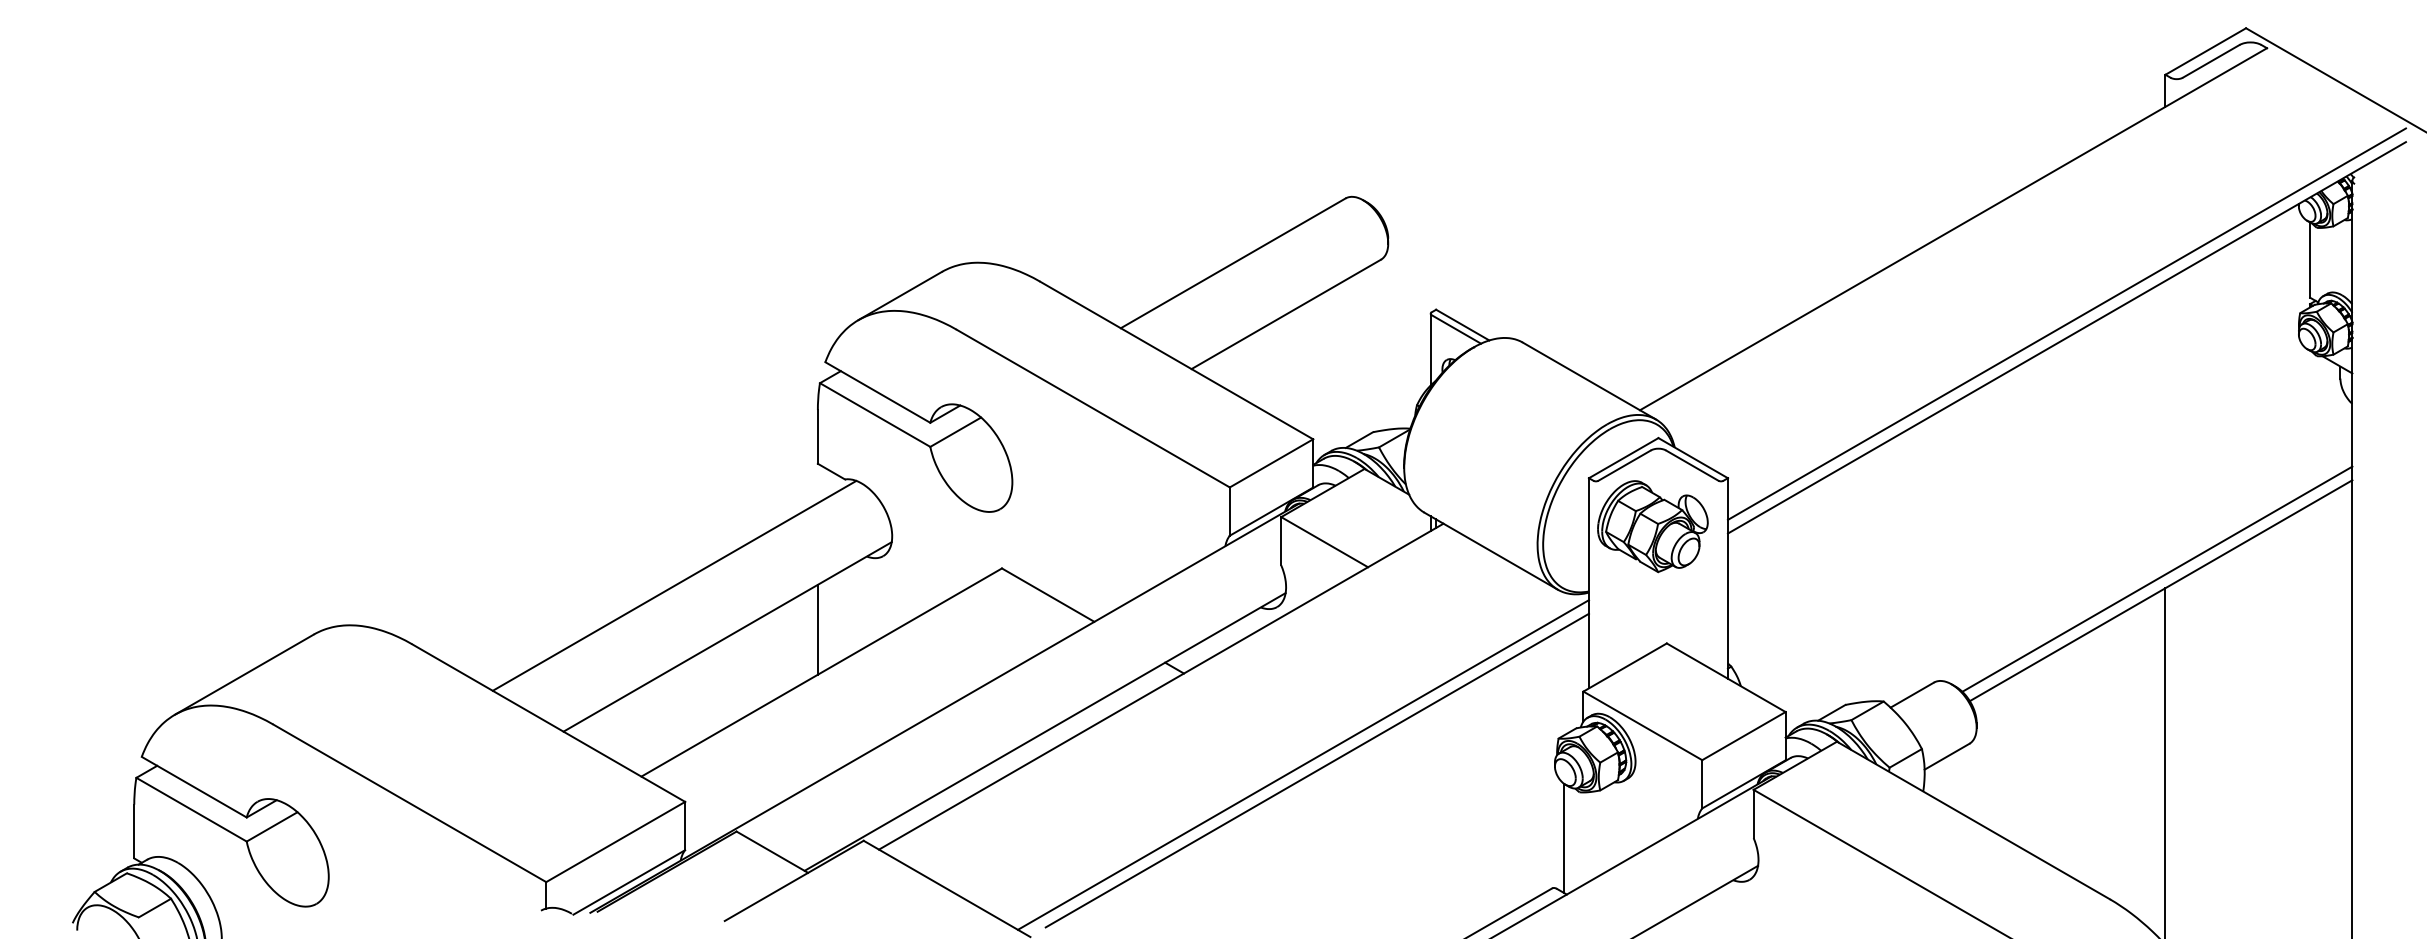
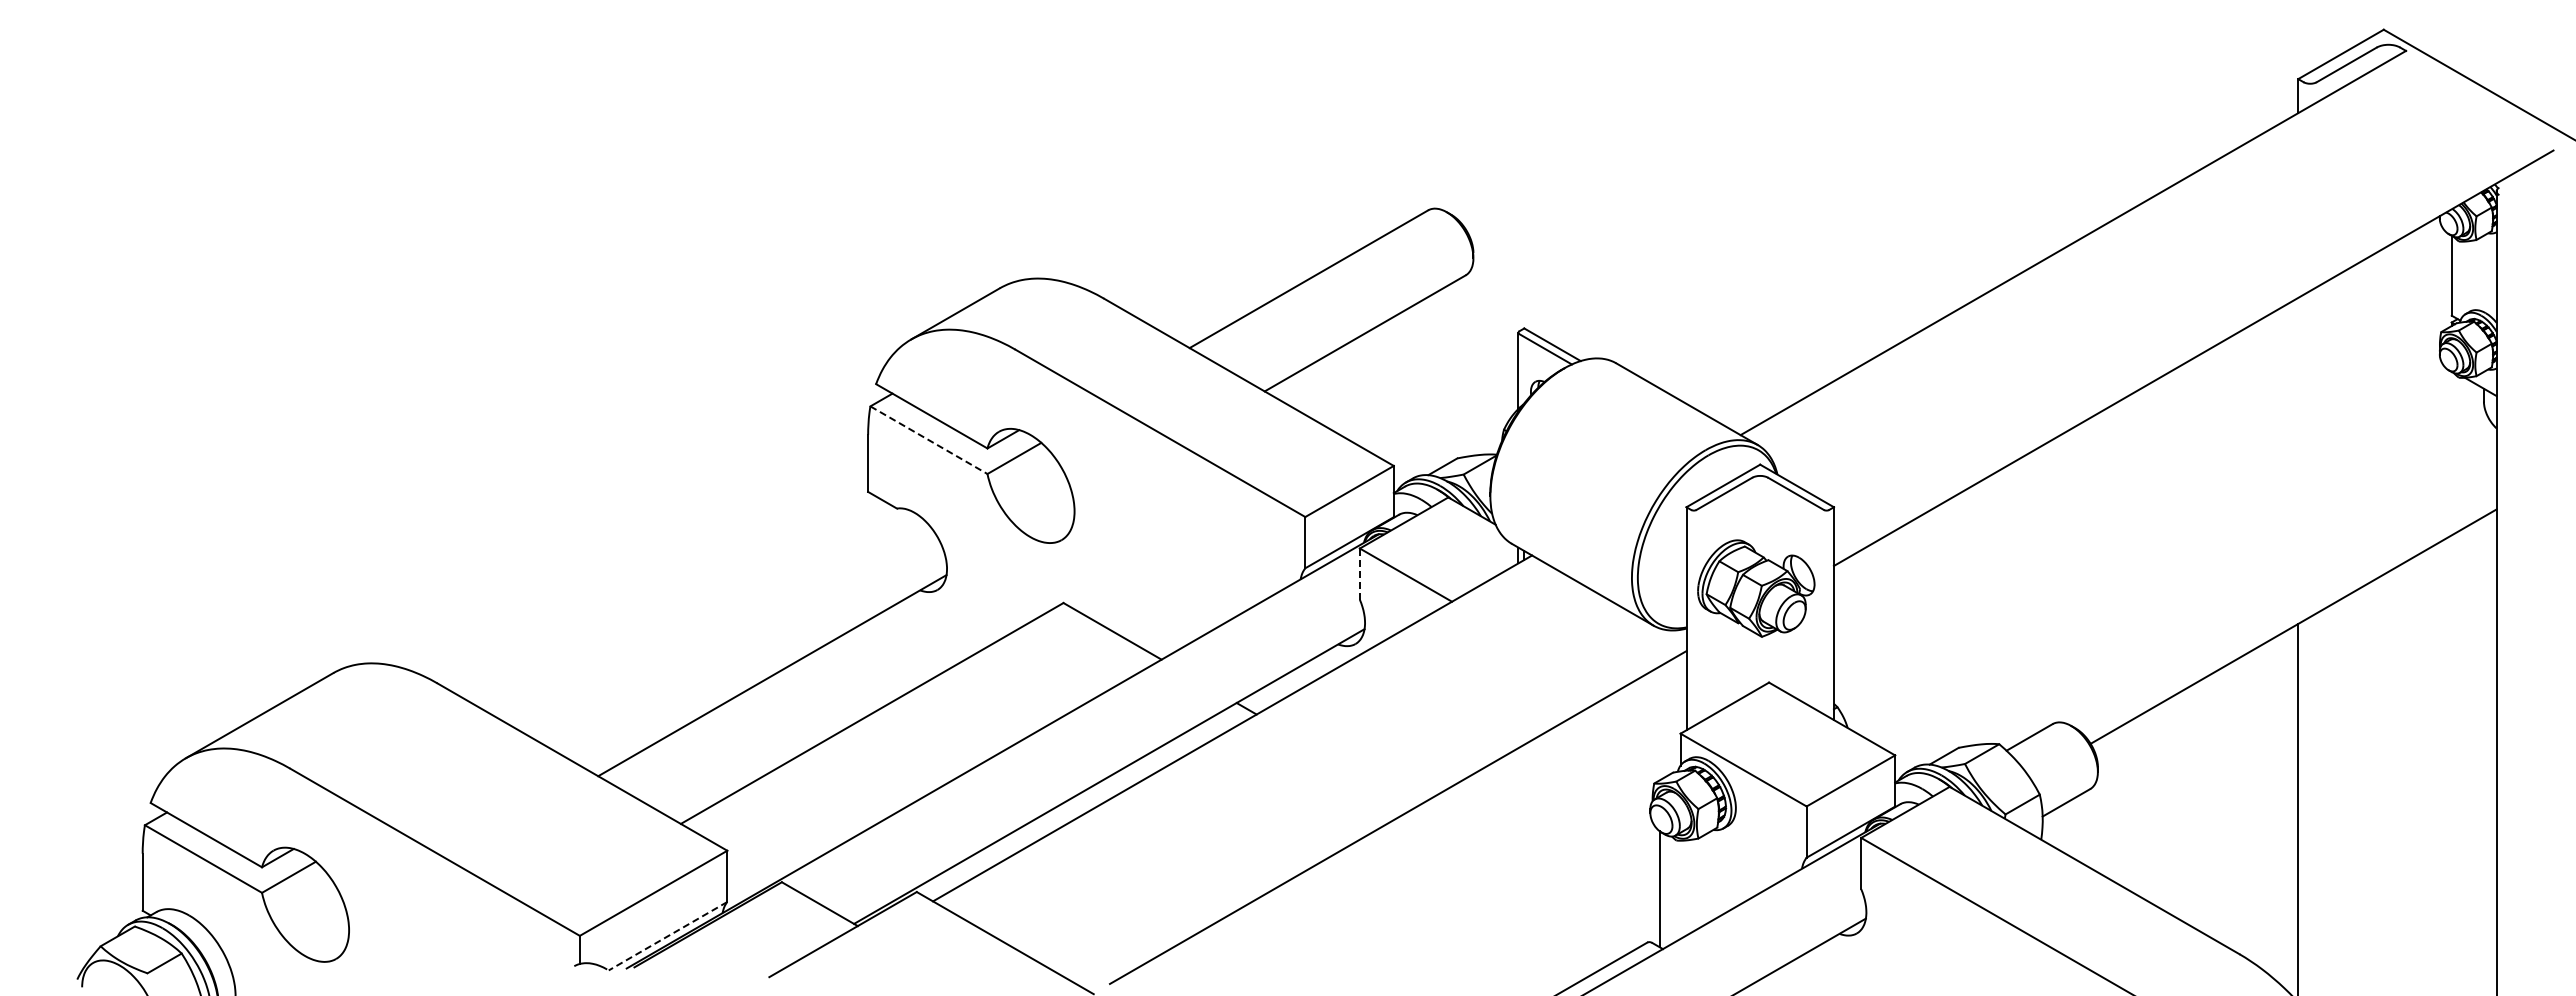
line: (2066, 323) -> (2193, 343), removed
line: (874, 415) -> (928, 440), solid -> dashed
part: (1653, 526) -> (1756, 588), moved
line: (1280, 541) -> (1359, 574), solid -> dashed
line: (2157, 578) -> (2289, 613), removed
line: (674, 585) -> (716, 621), removed
line: (818, 629) -> (868, 667), removed
line: (1303, 764) -> (1383, 811), removed
line: (628, 882) -> (667, 936), solid -> dashed

